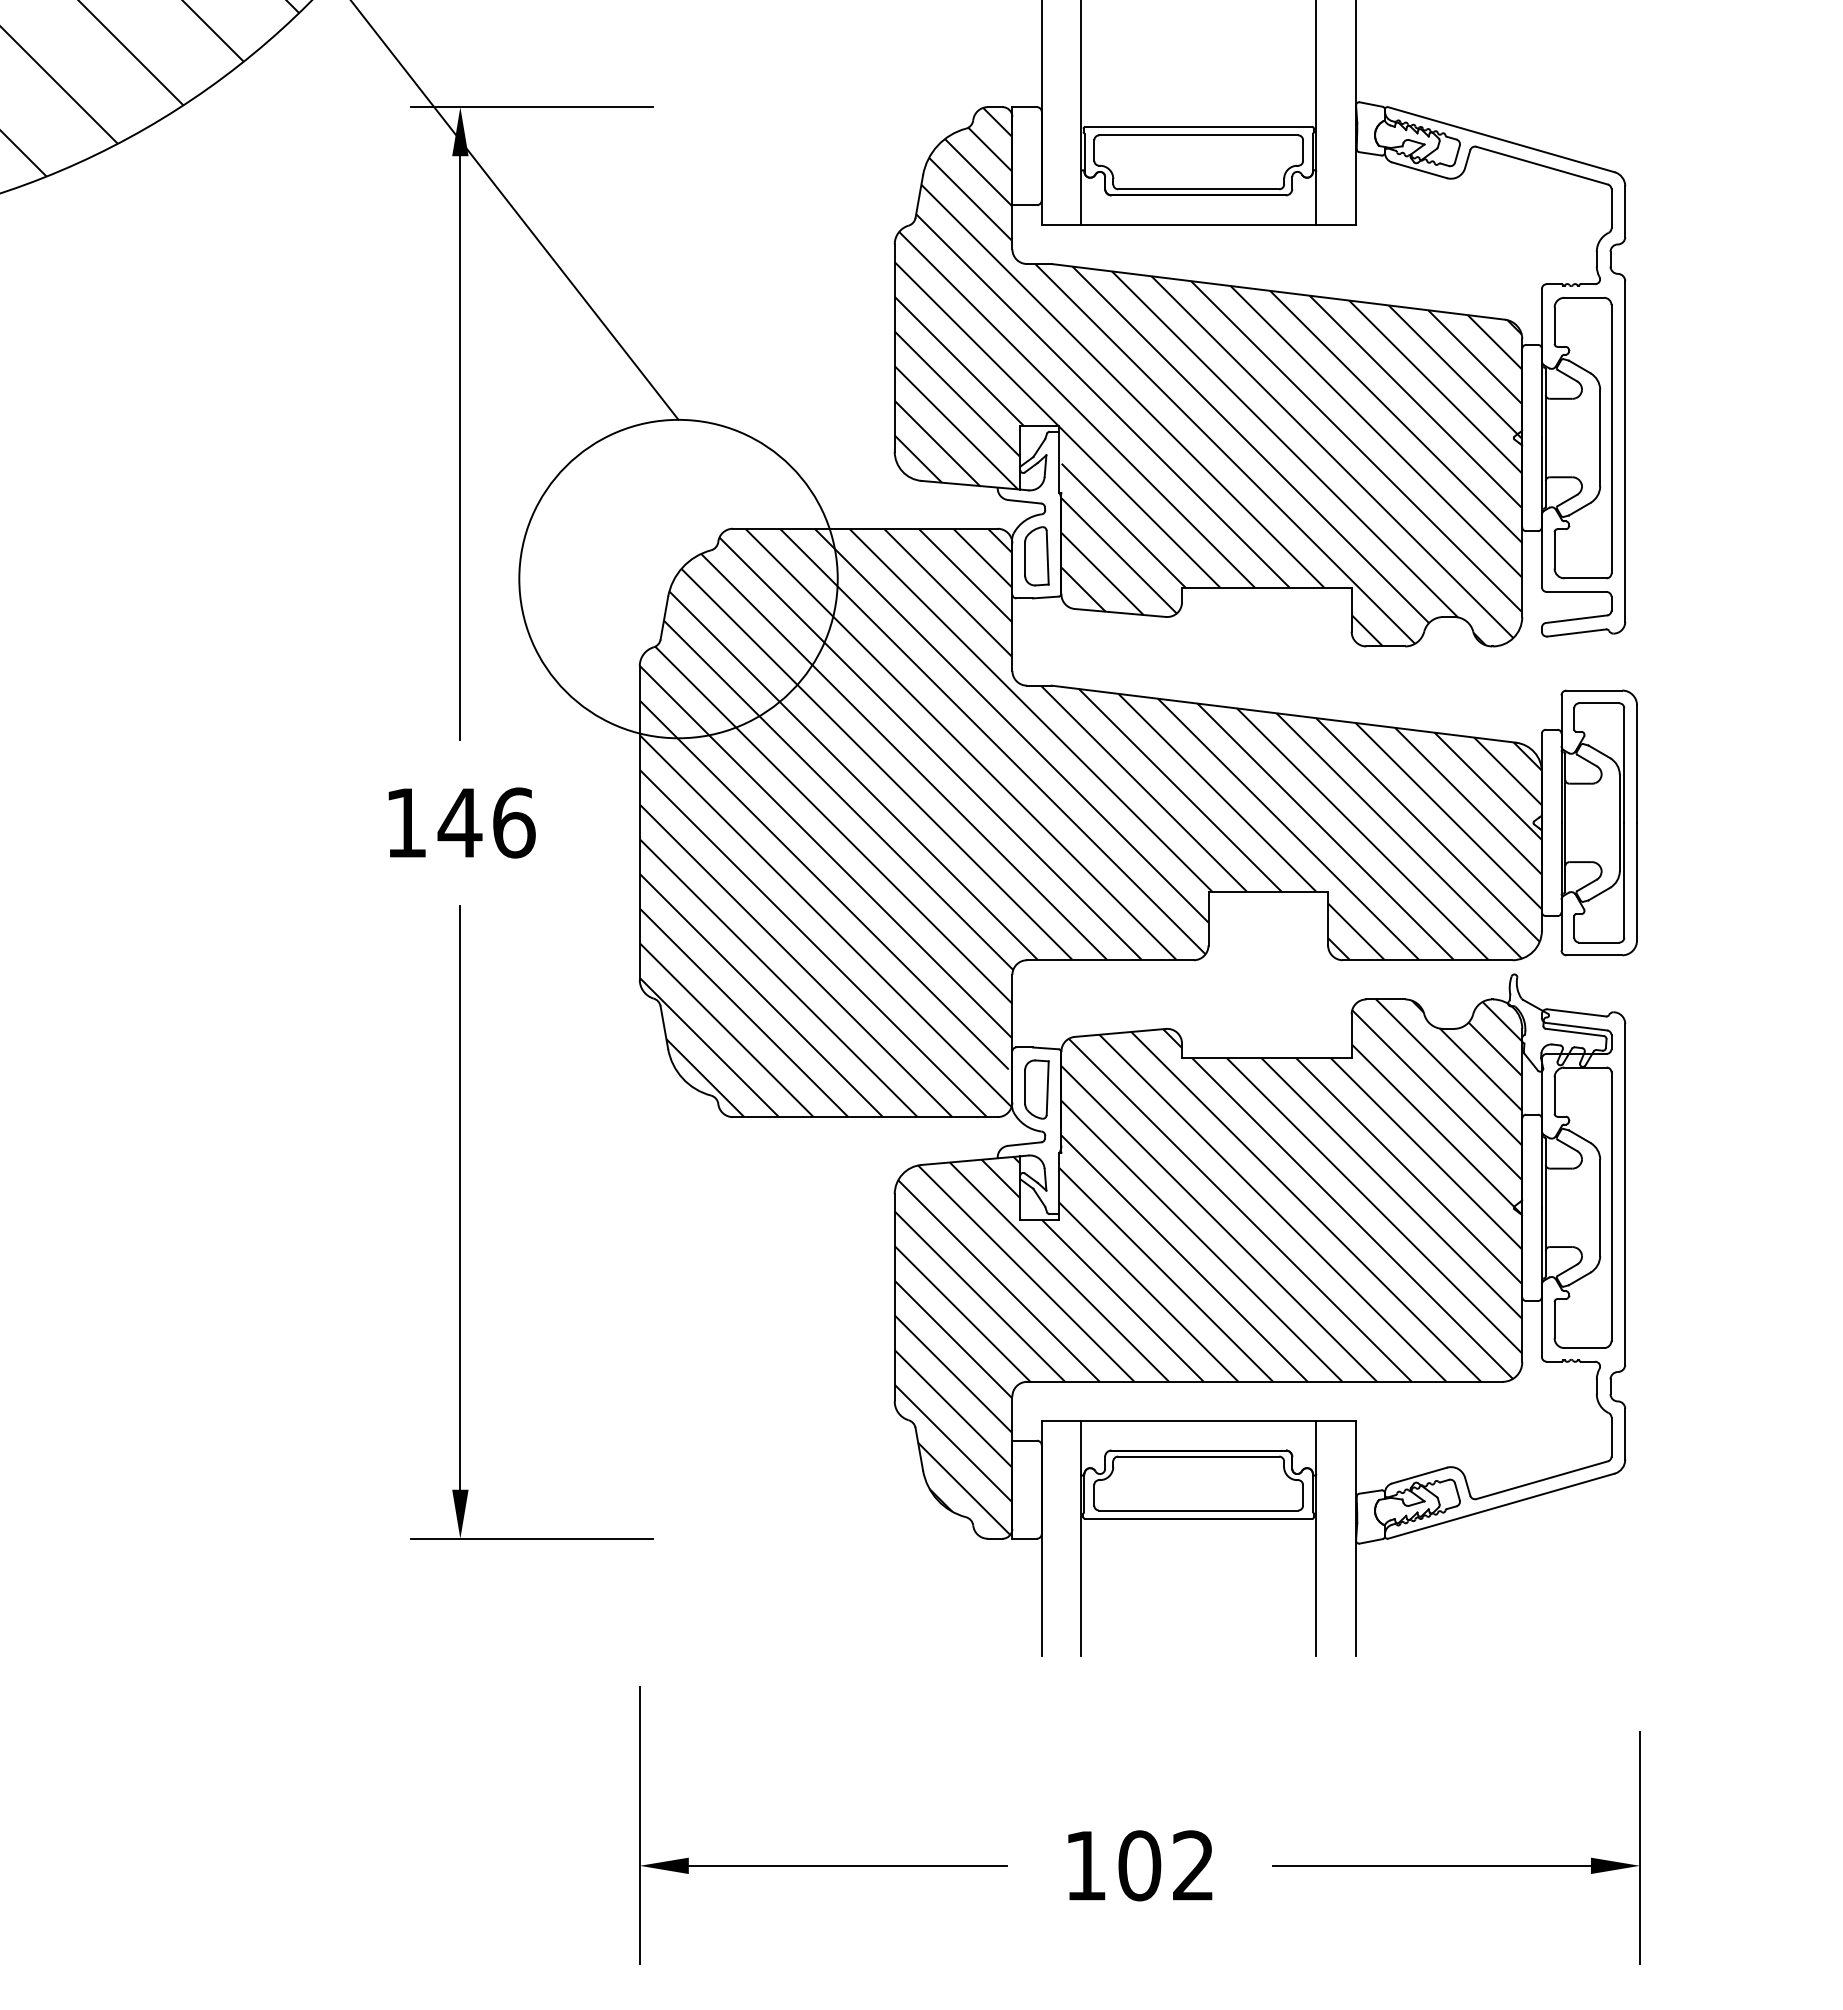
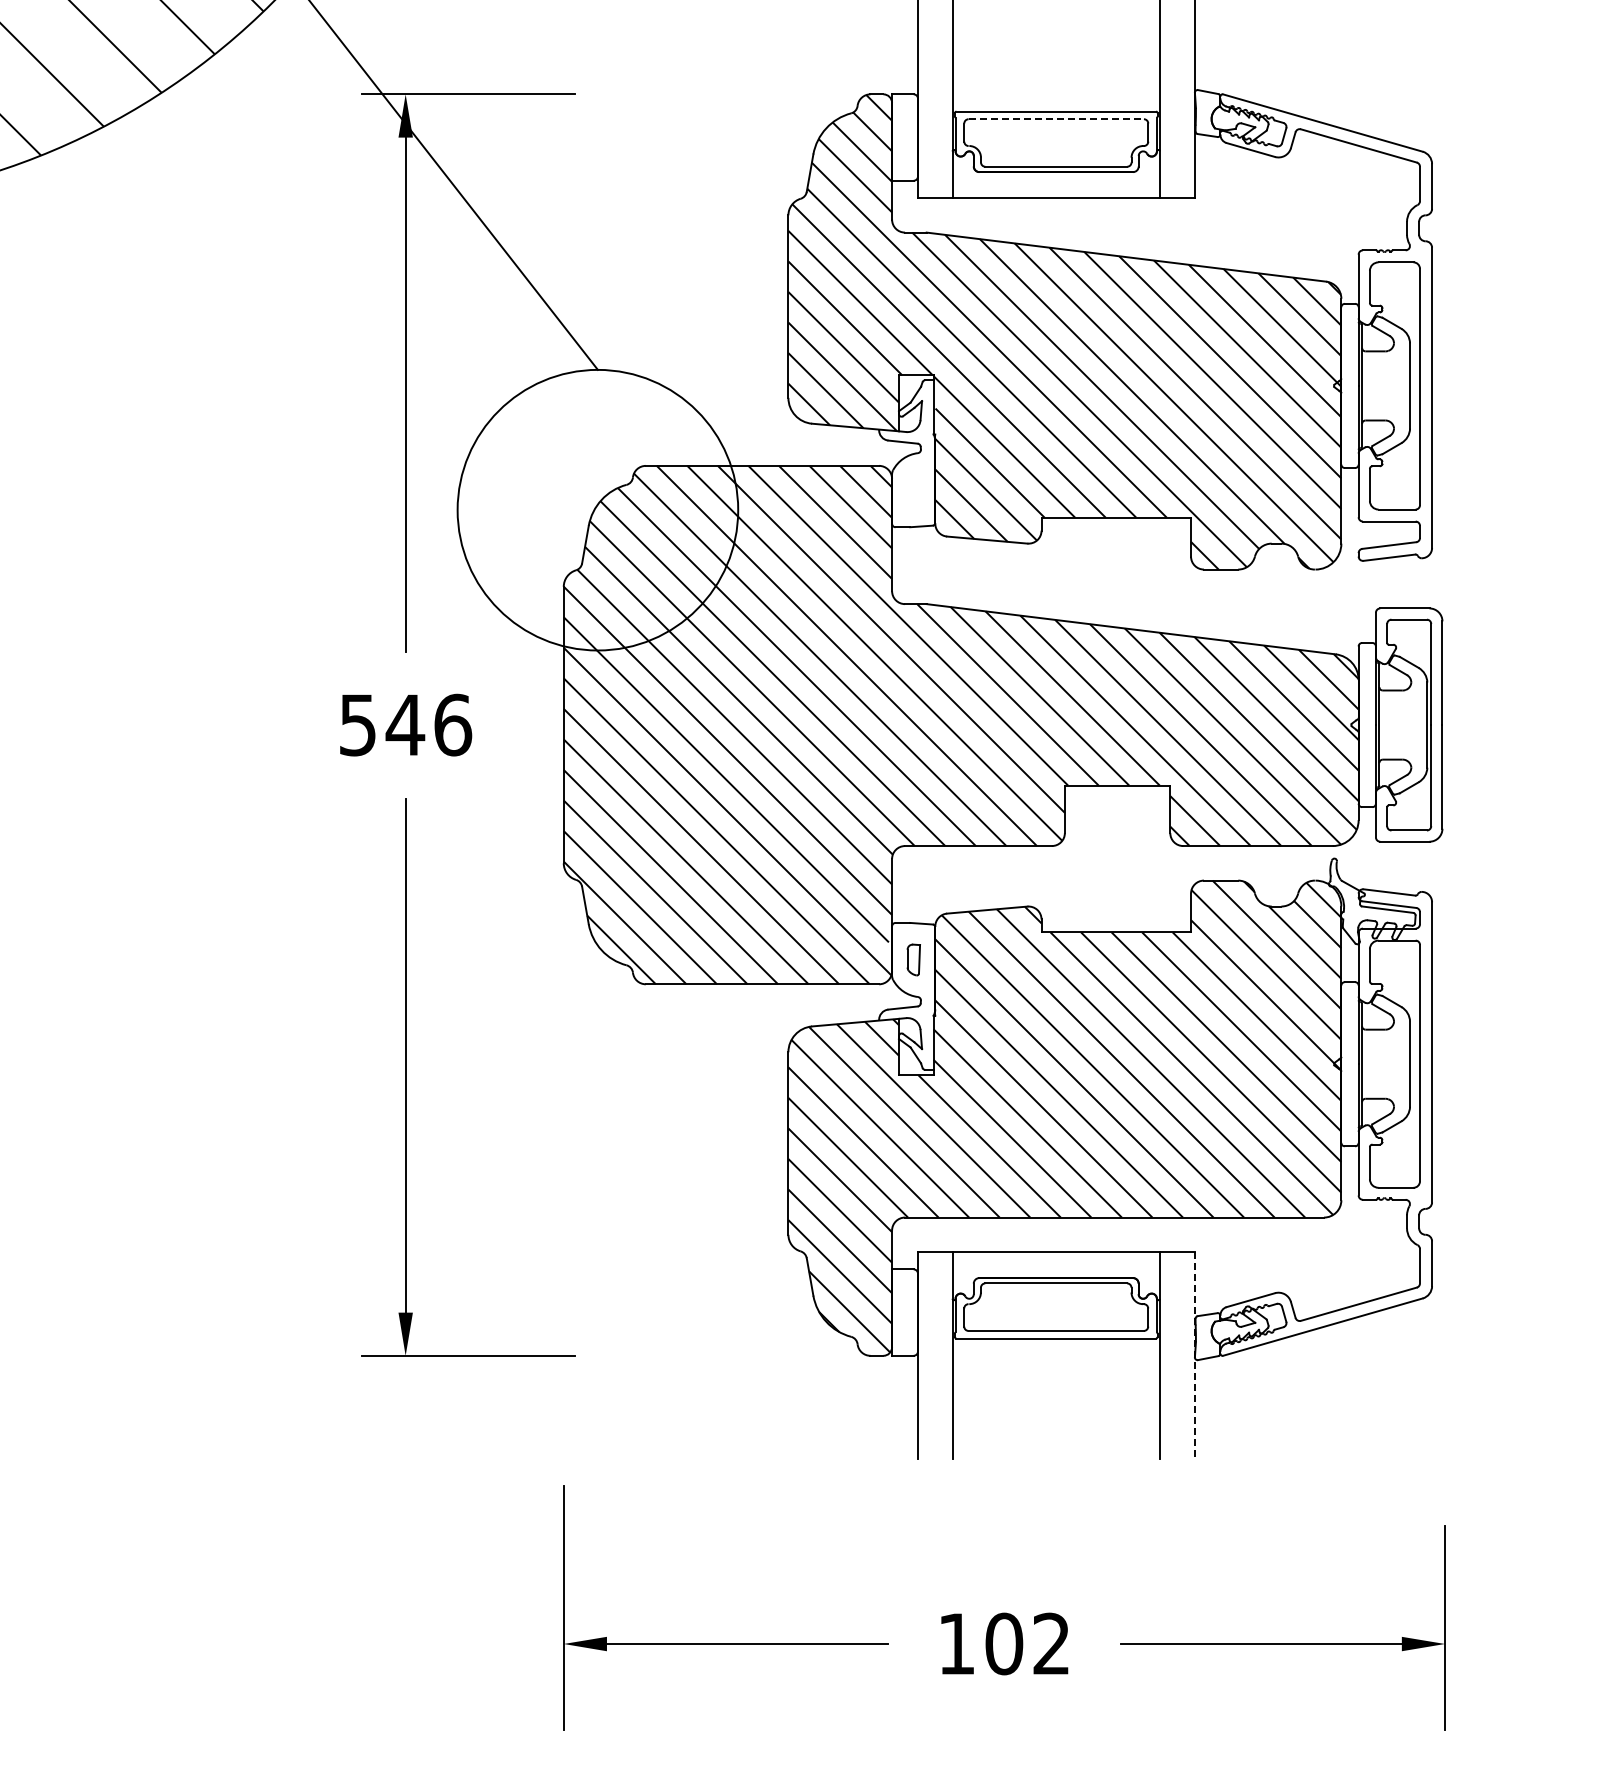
line: (1198, 135) -> (1056, 119), solid -> dashed
part: (1036, 555) -> (913, 489), removed
text: (405, 823) -> (357, 725), 146 -> 546
part: (1036, 1088) -> (913, 959), size x0.6
line: (1355, 1539) -> (1194, 1356), solid -> dashed

